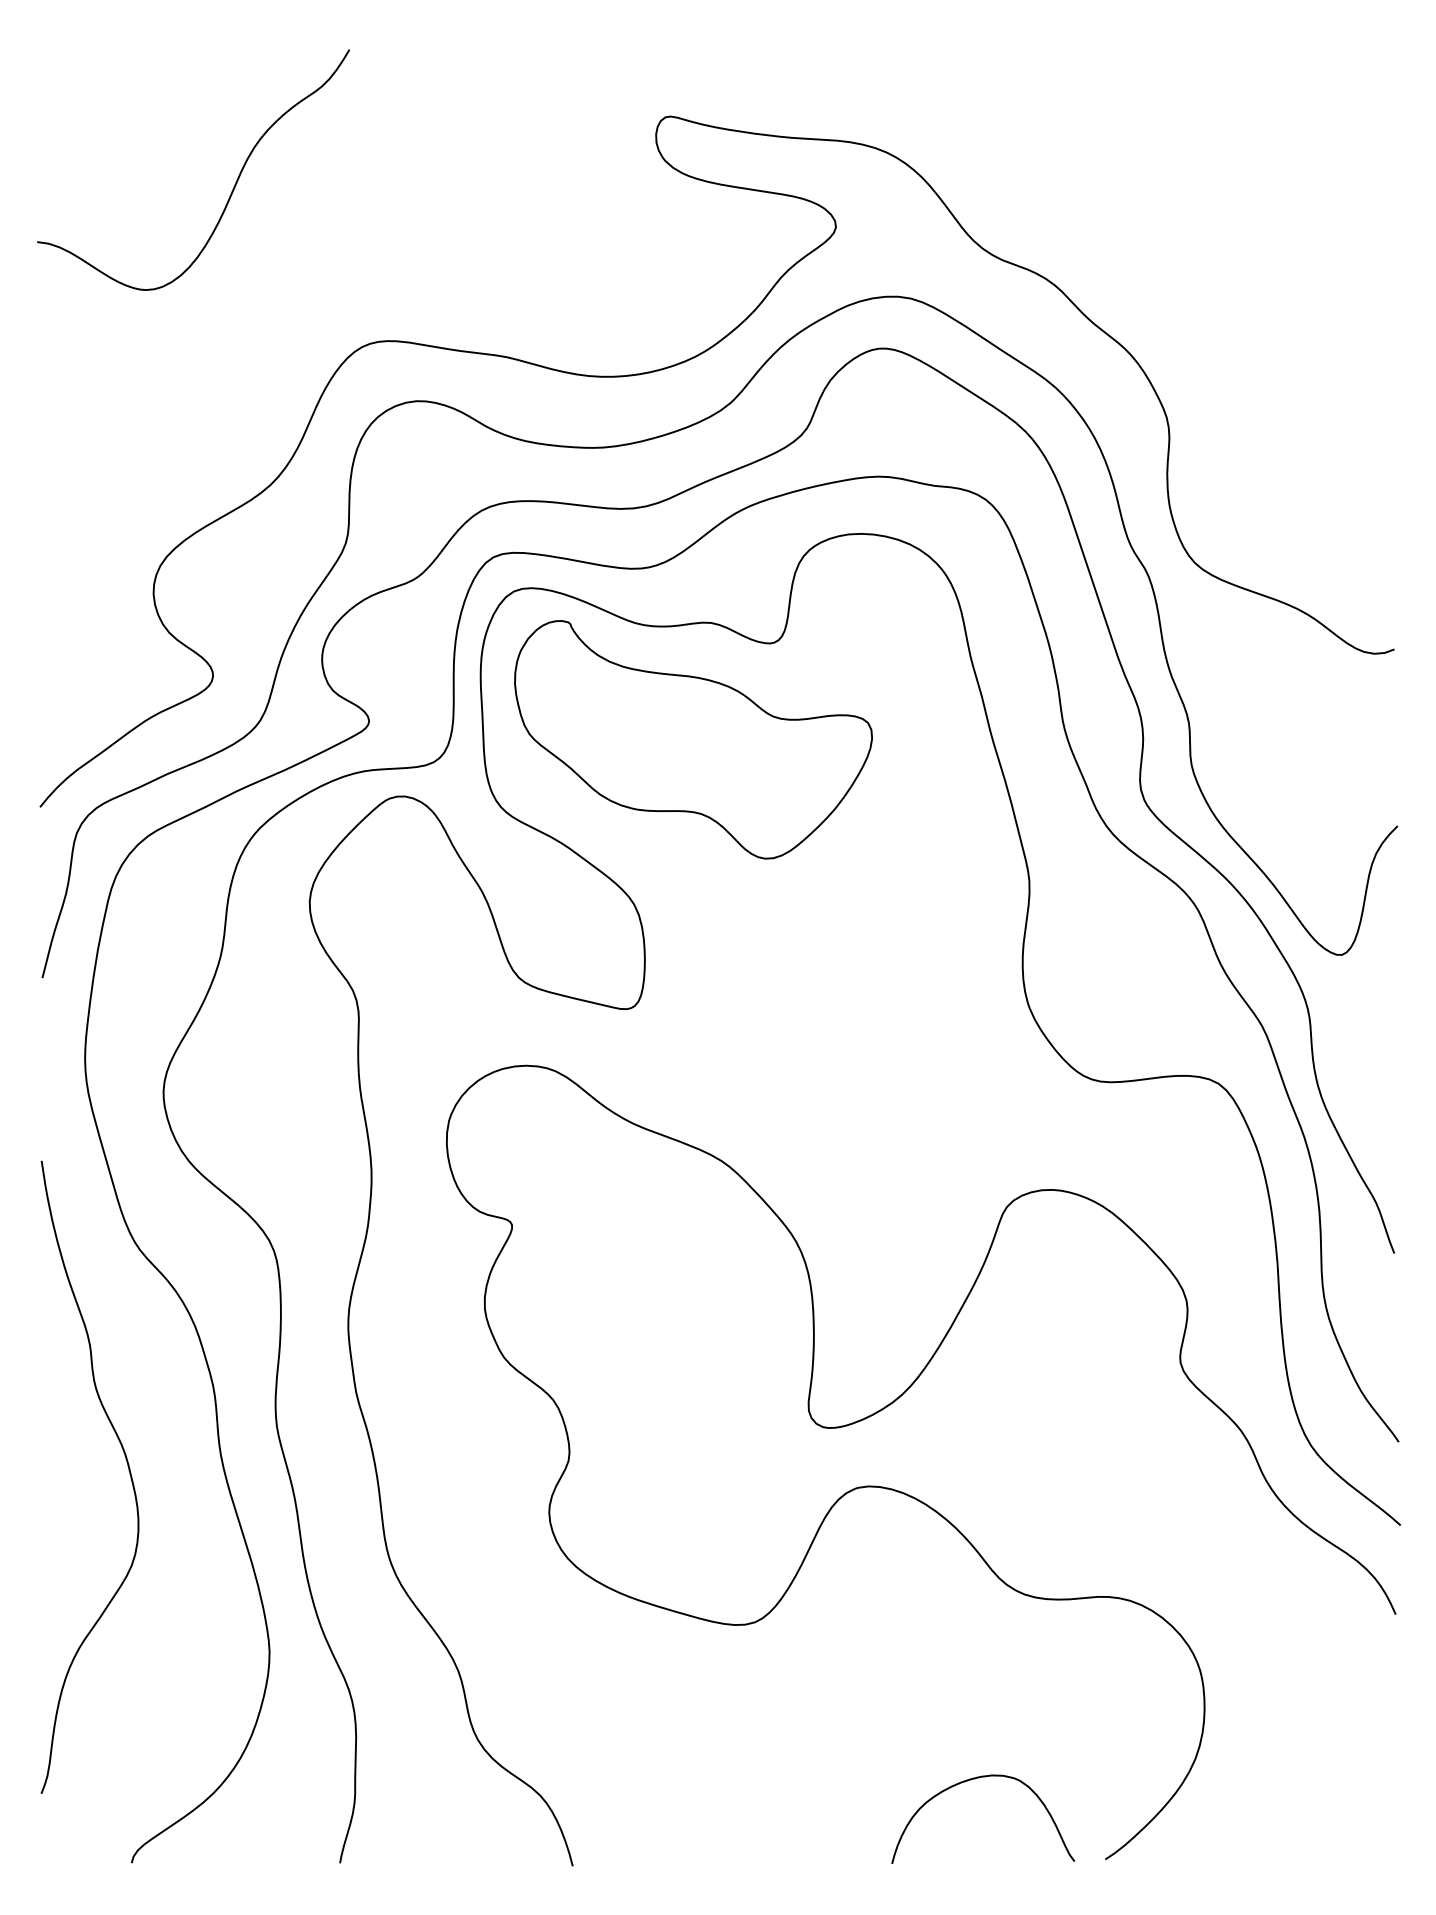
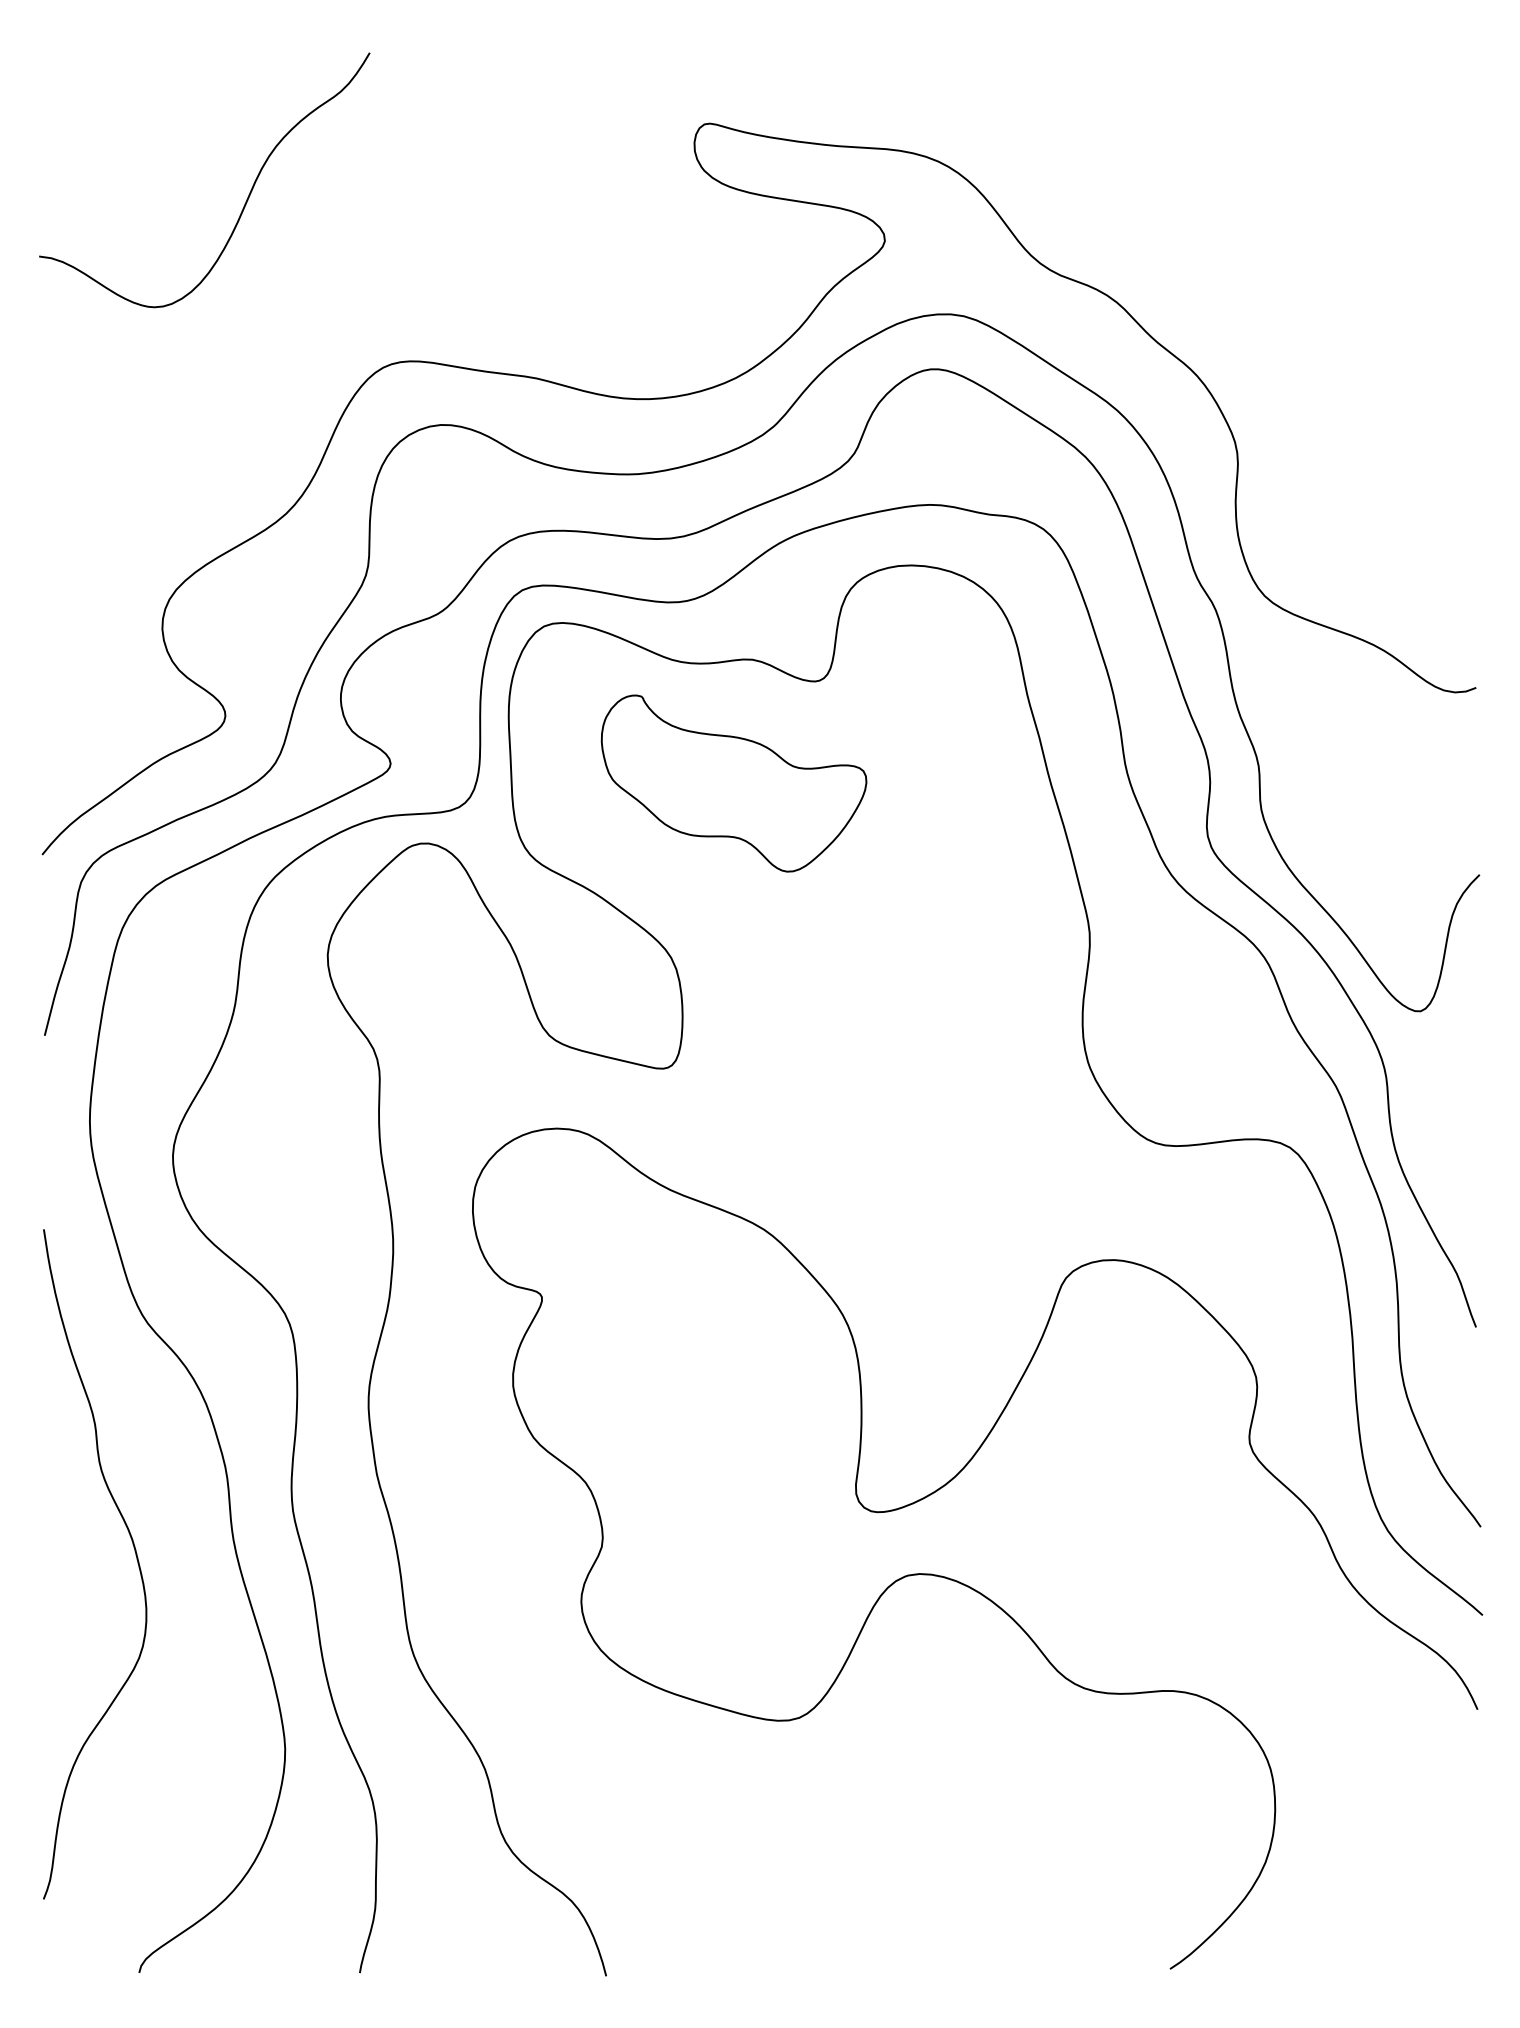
part: (693, 739) -> (734, 783), size x0.7
curve: (971, 1780) -> (1028, 1885), removed

